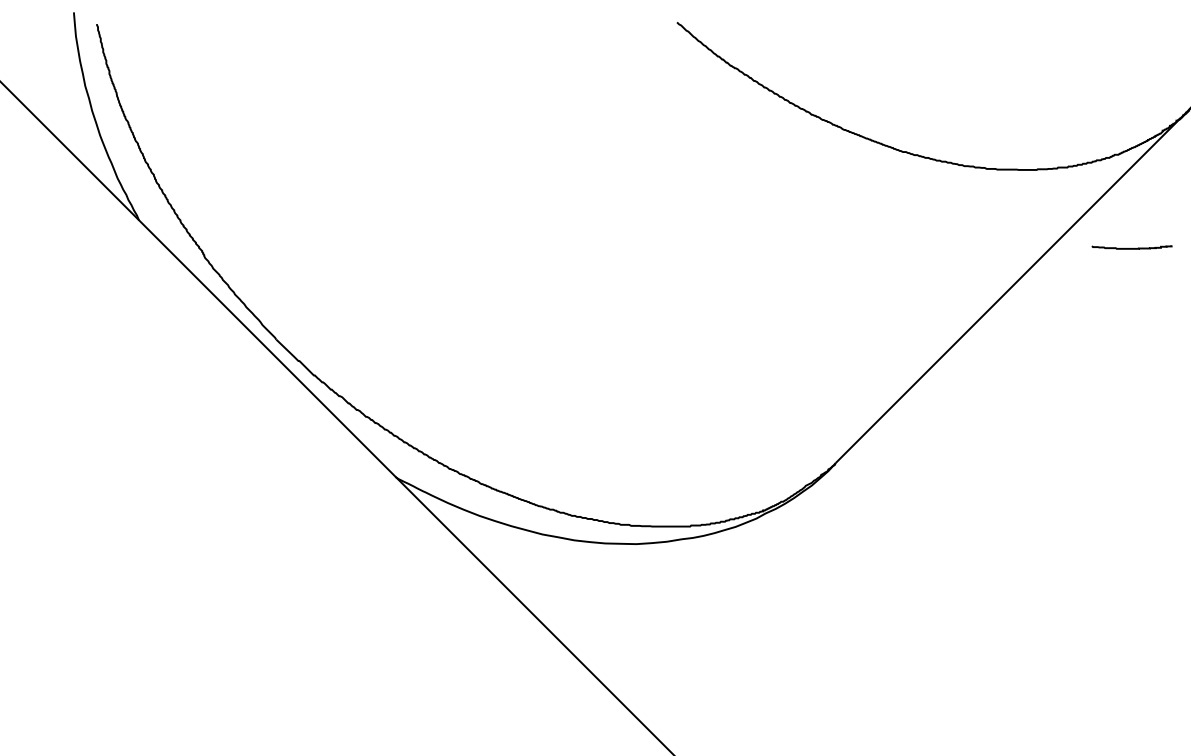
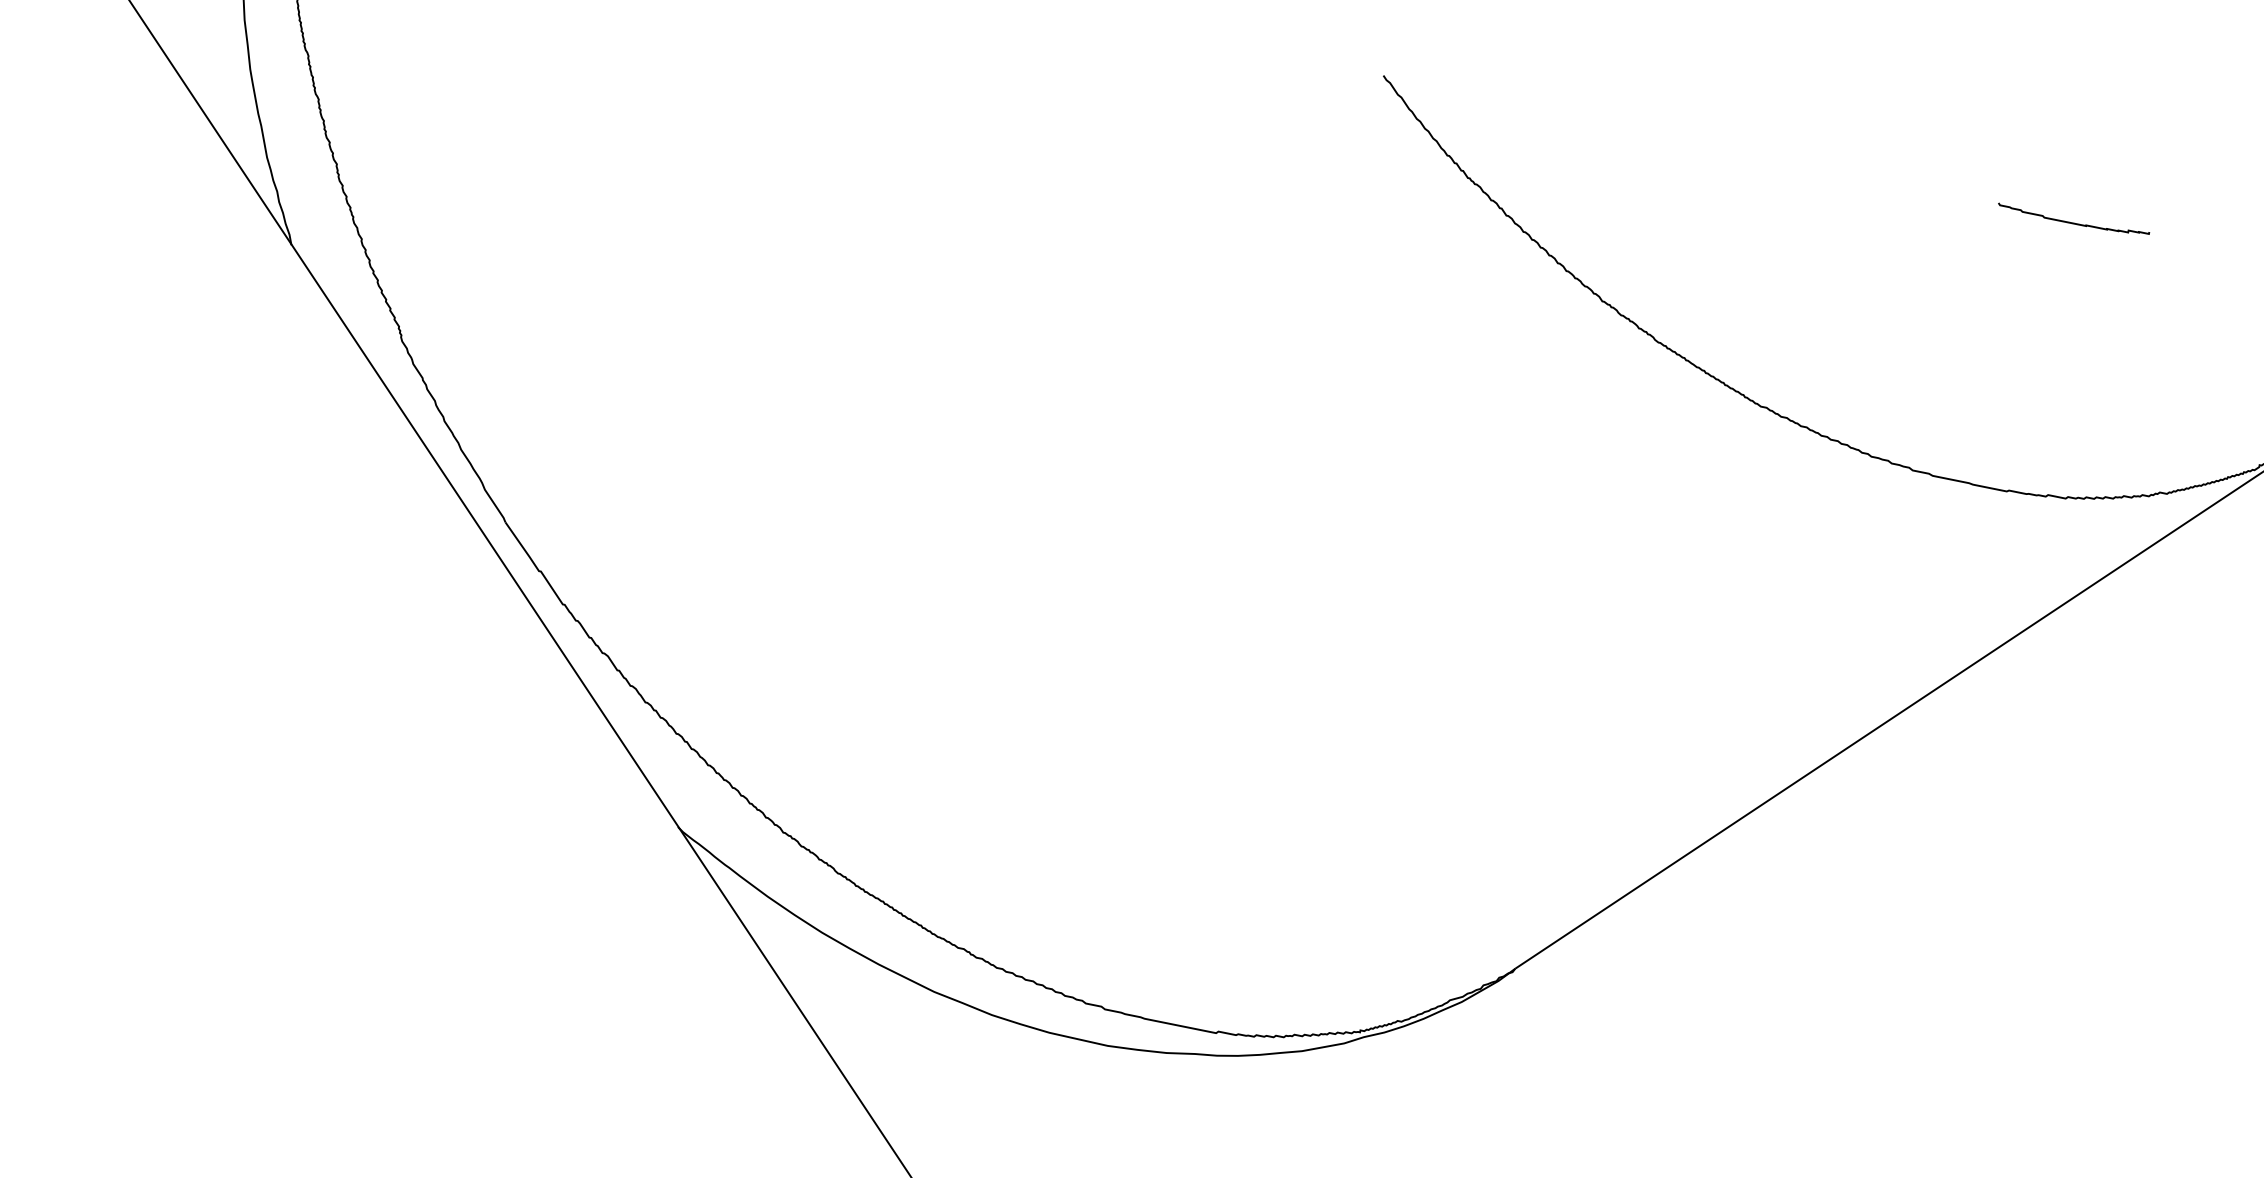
curve: (1131, 248) -> (2072, 222), moved

